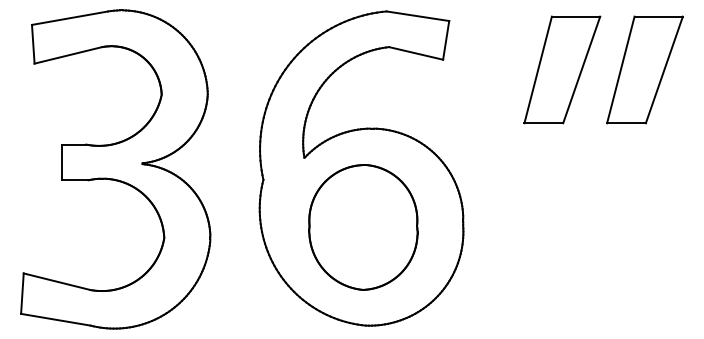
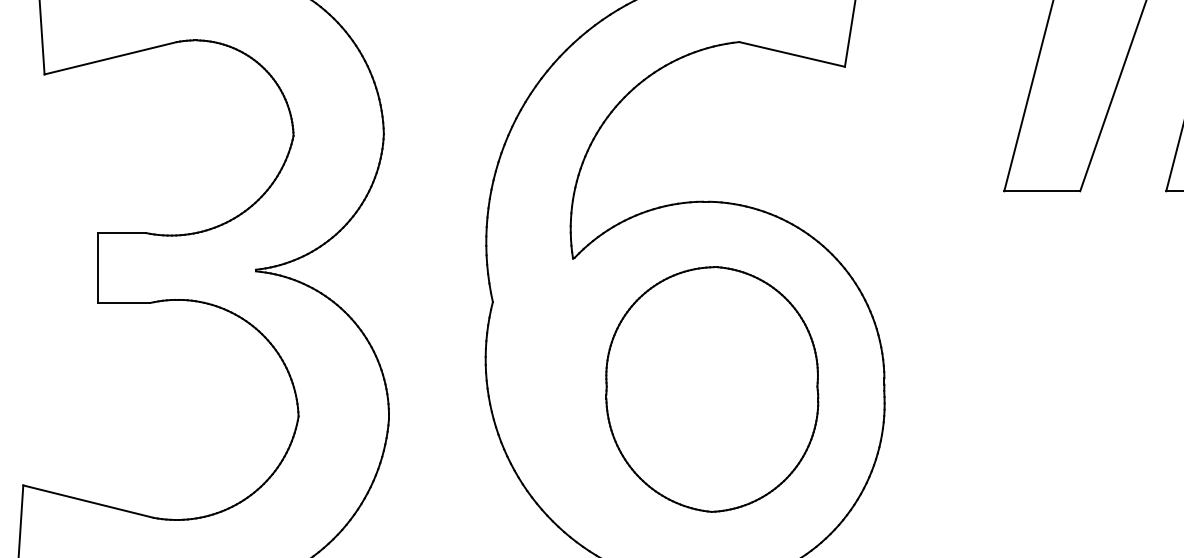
part: (363, 227) -> (712, 389), moved

